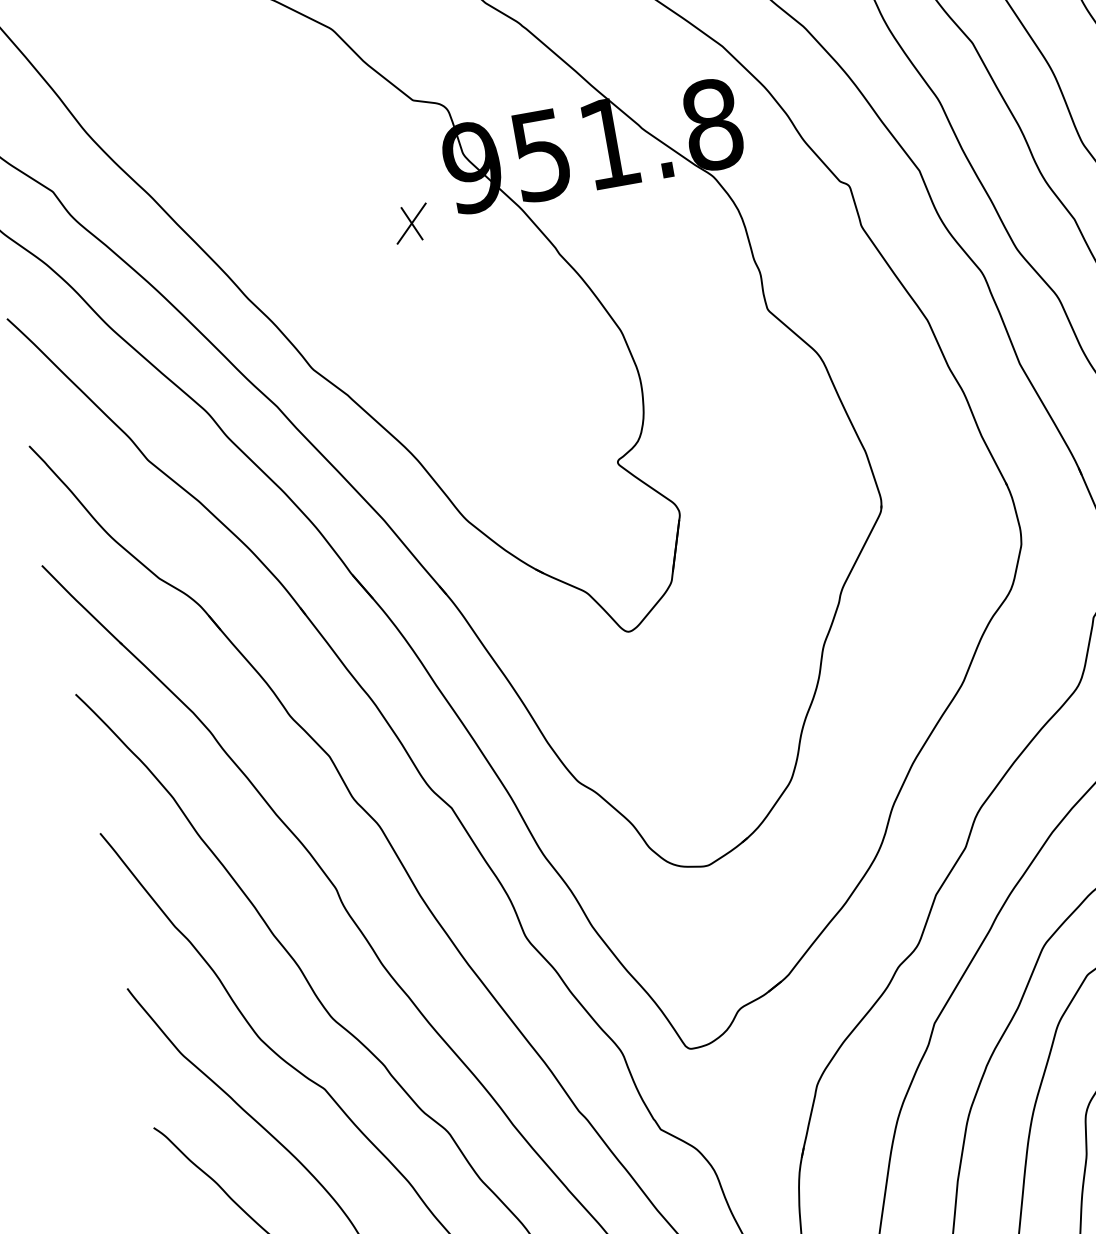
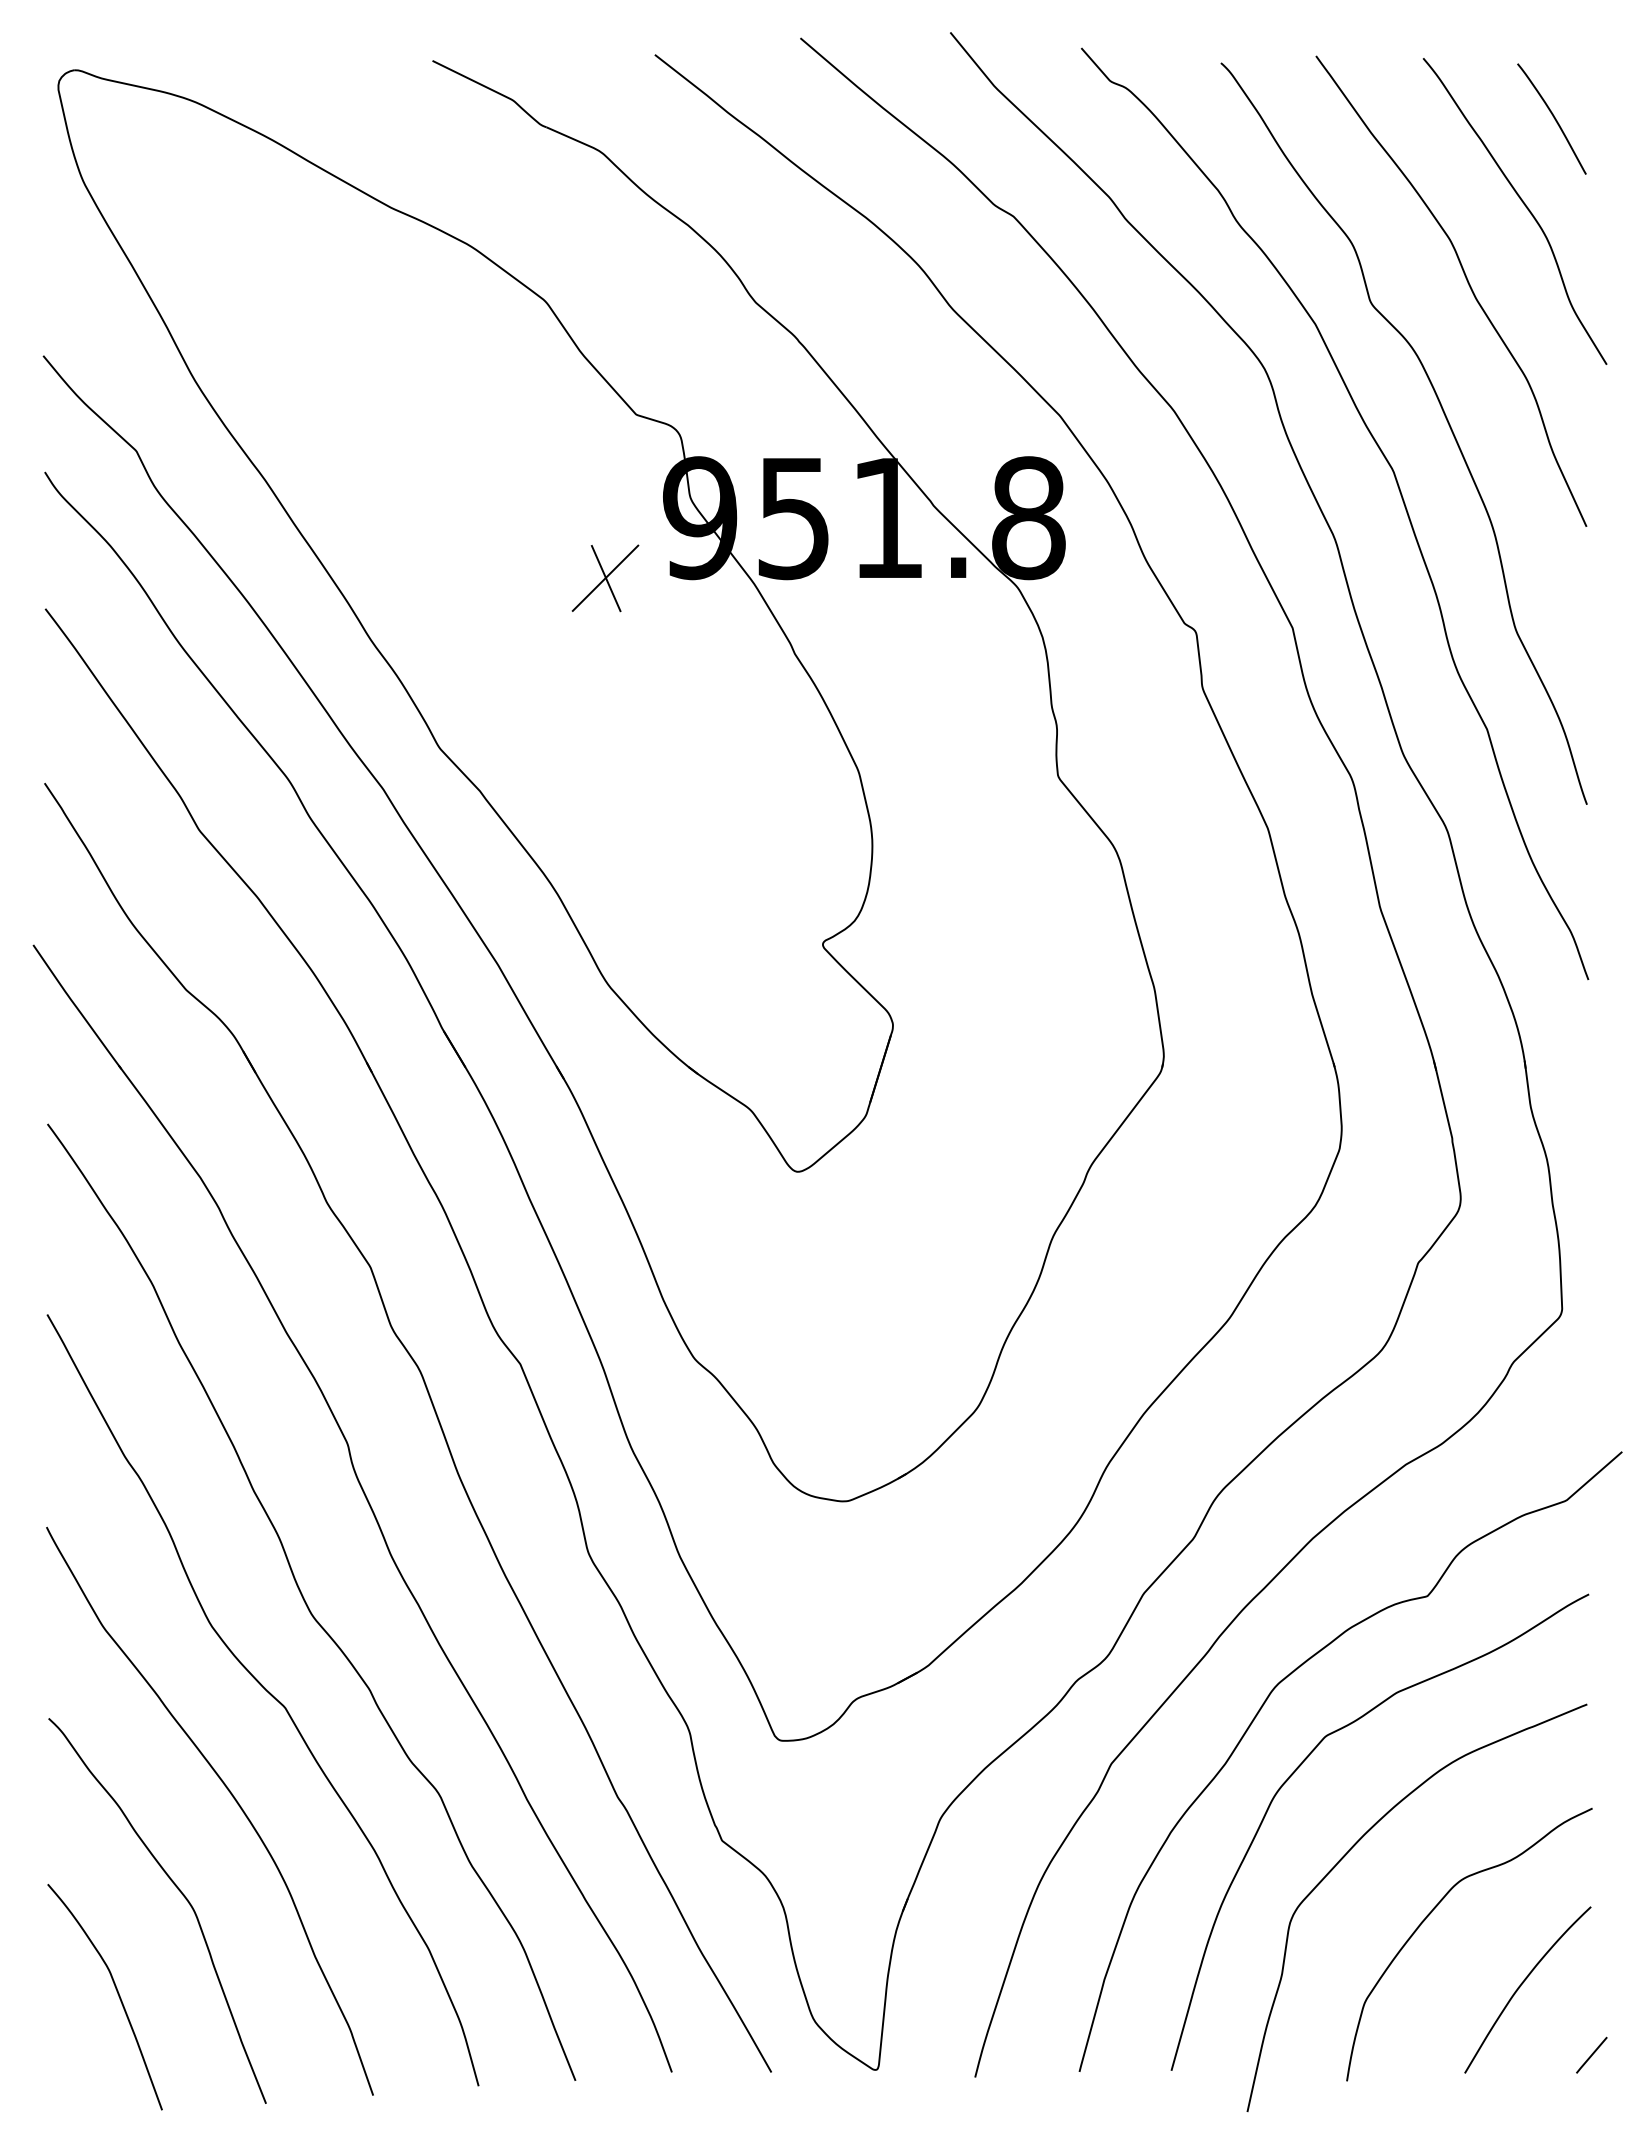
part: (411, 223) -> (605, 577), size x1.4

